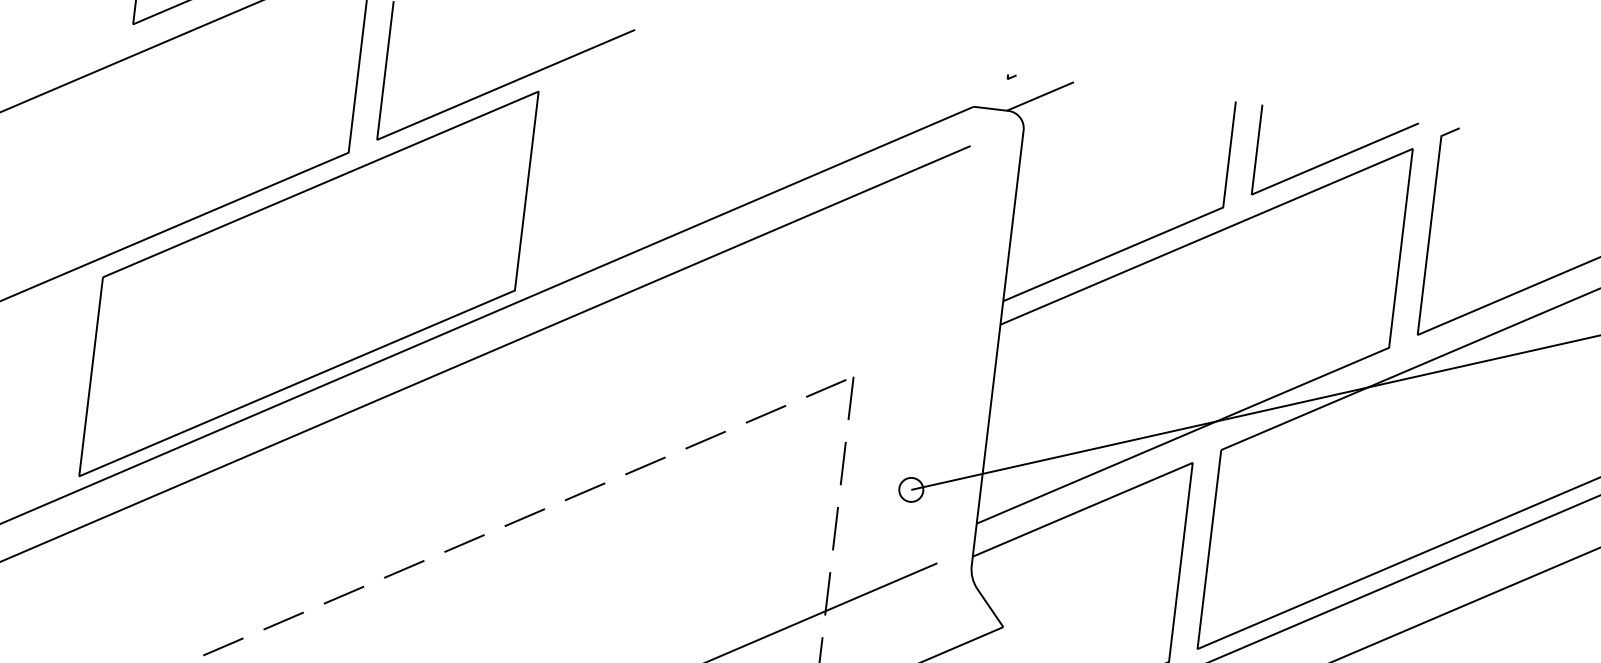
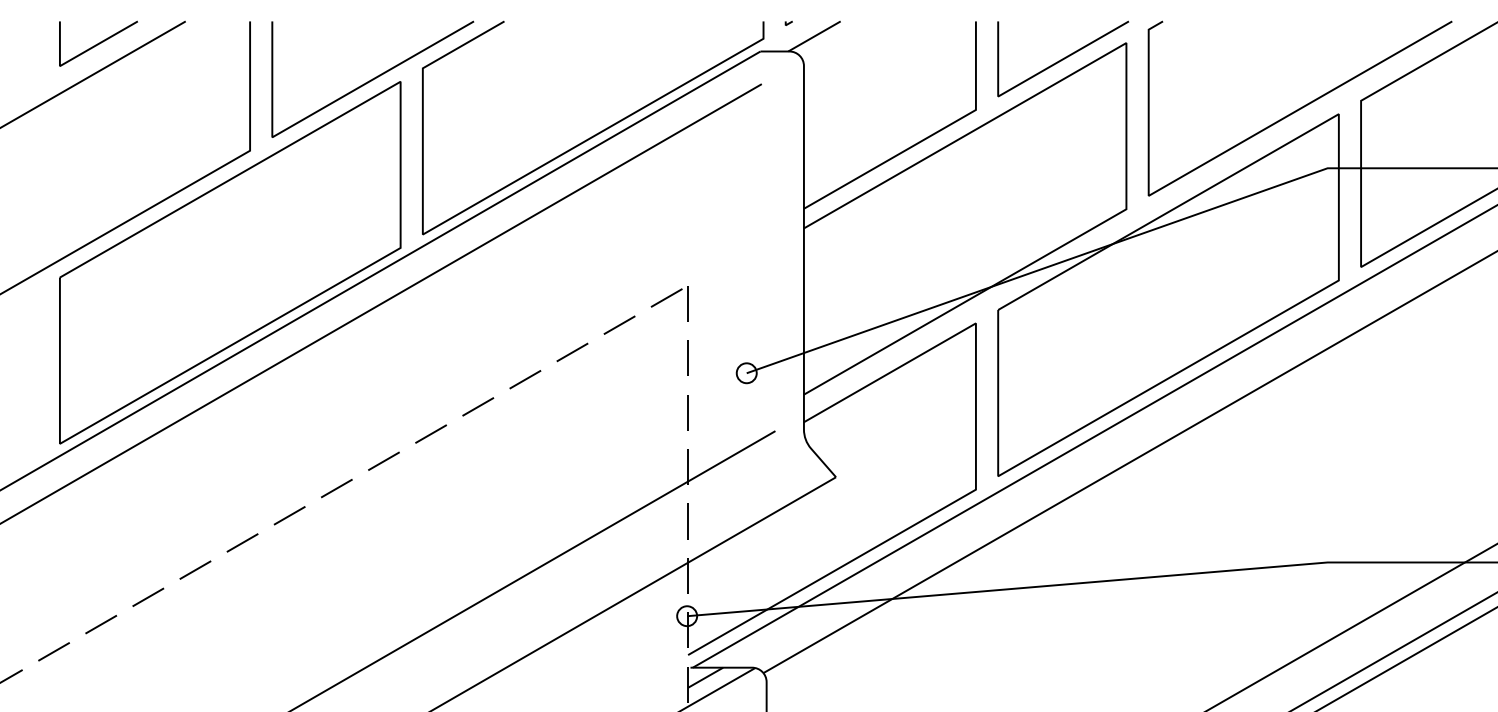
part: (765, 181) -> (596, 133), added

